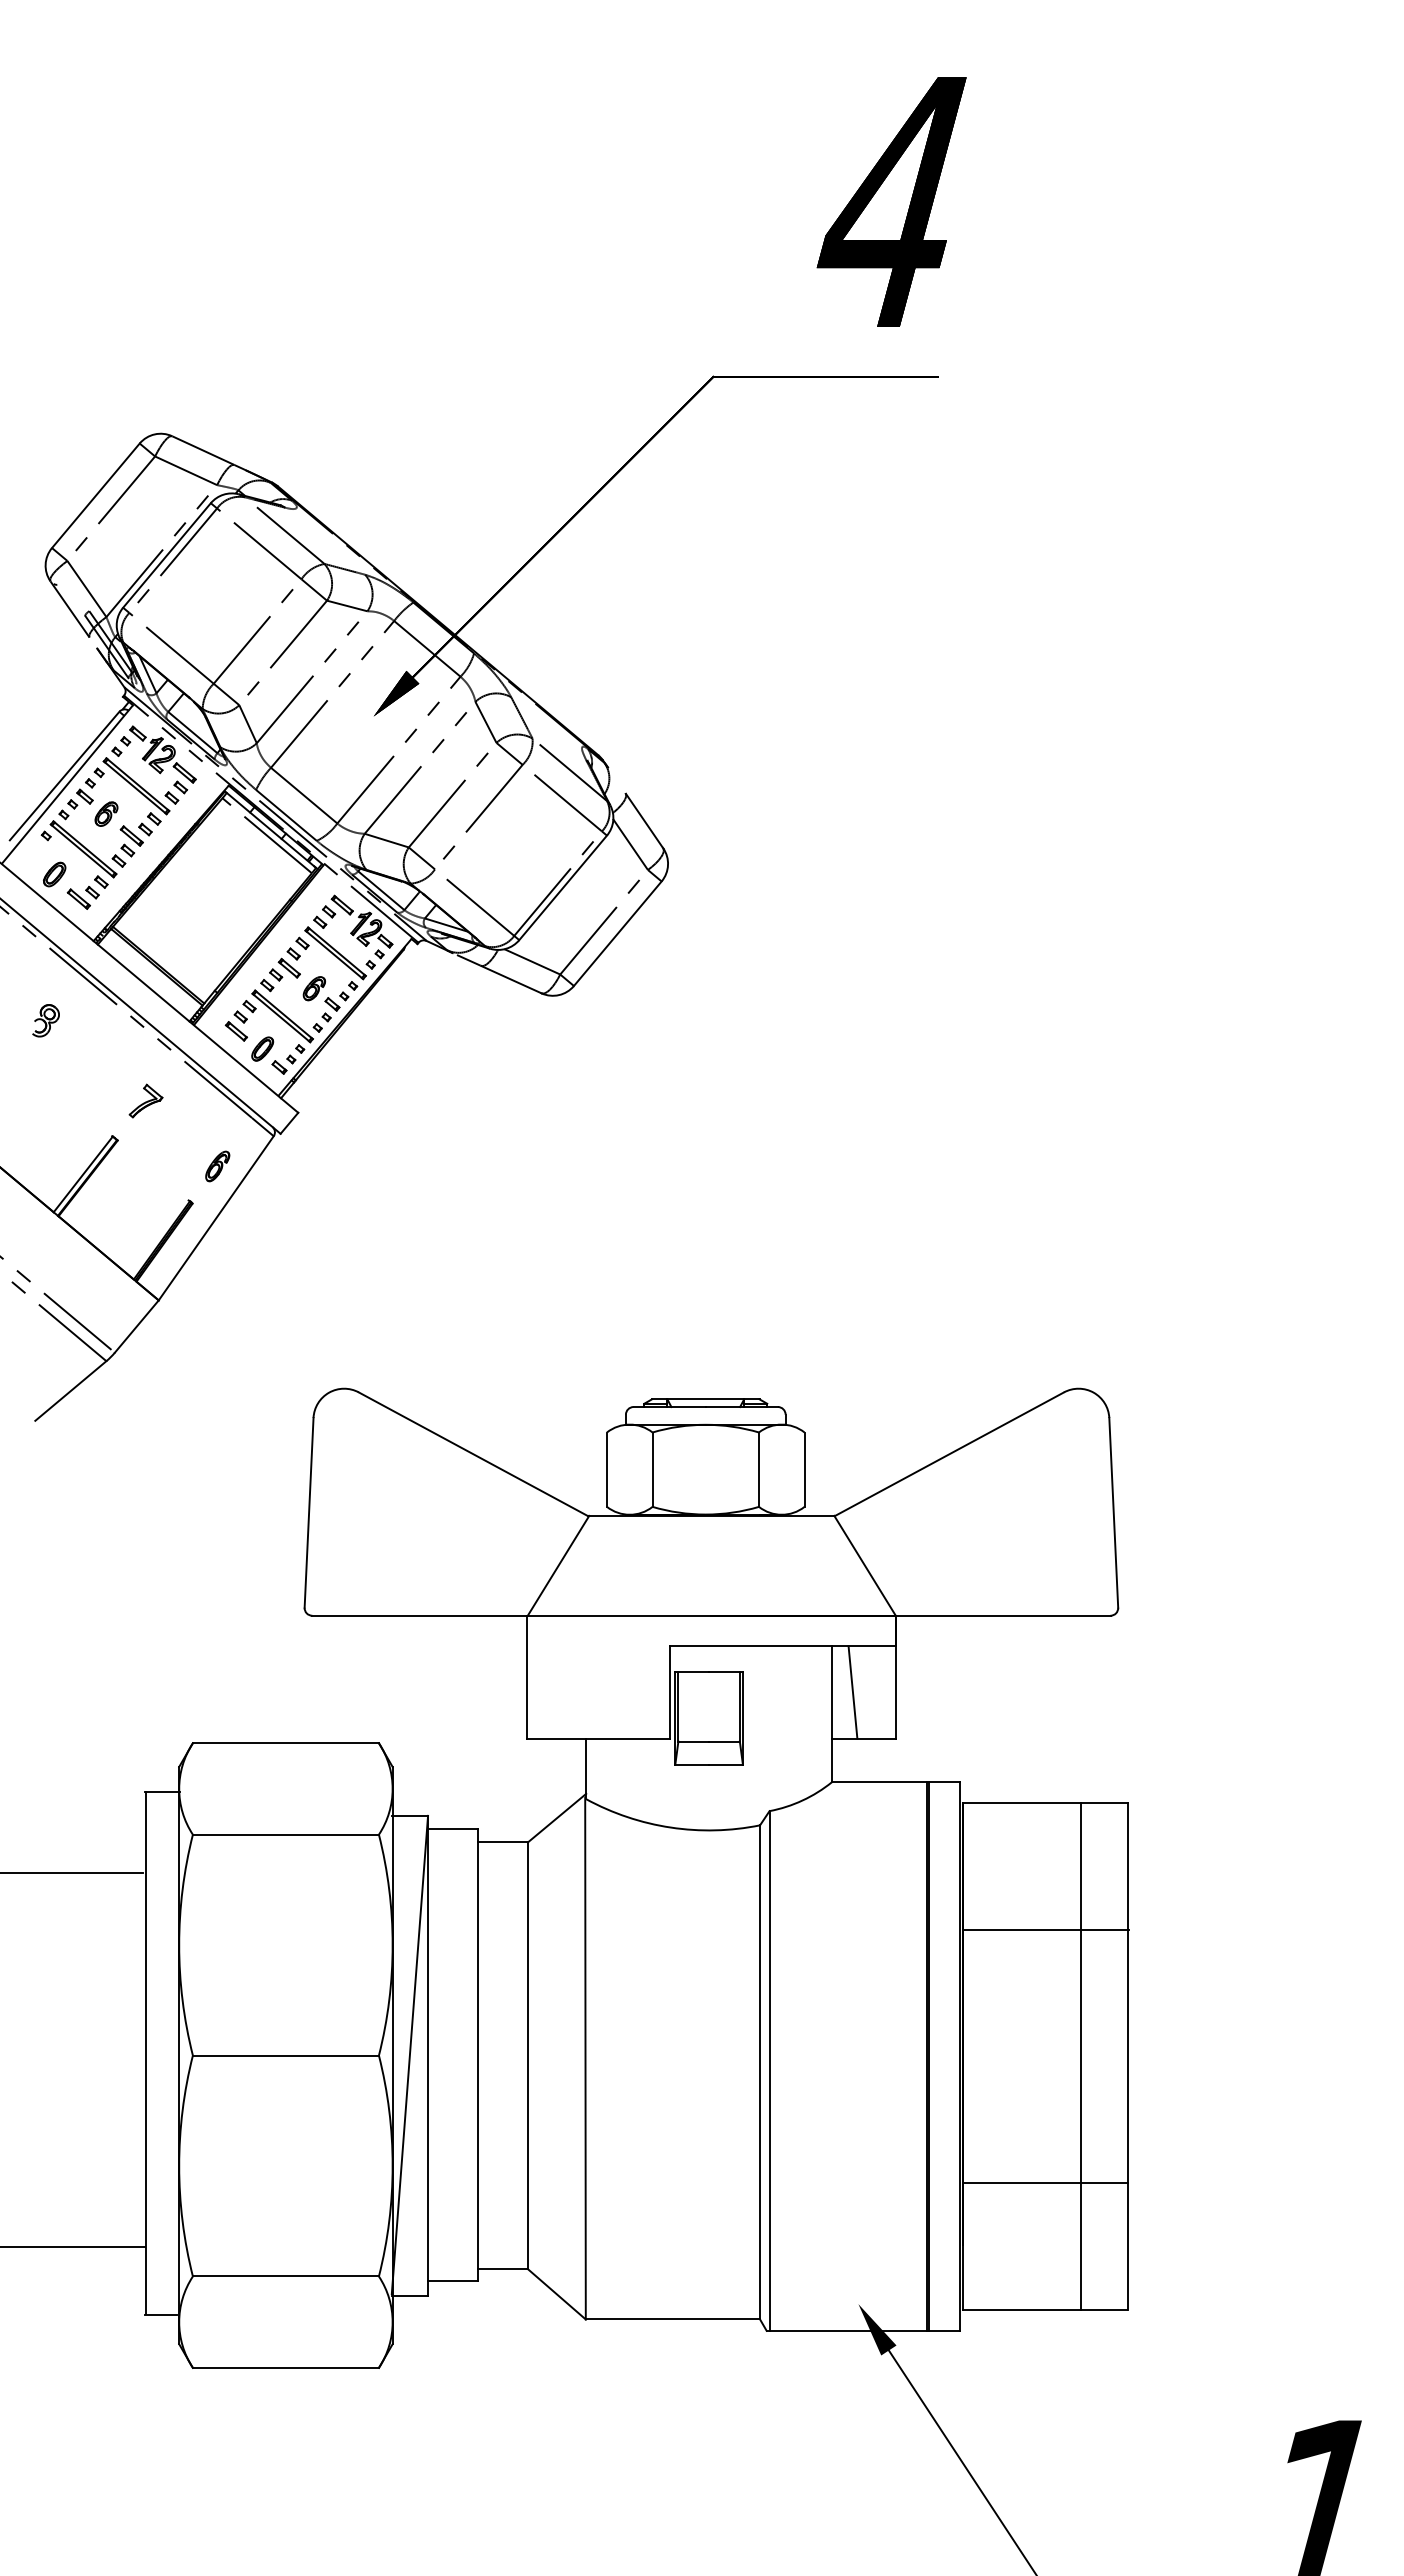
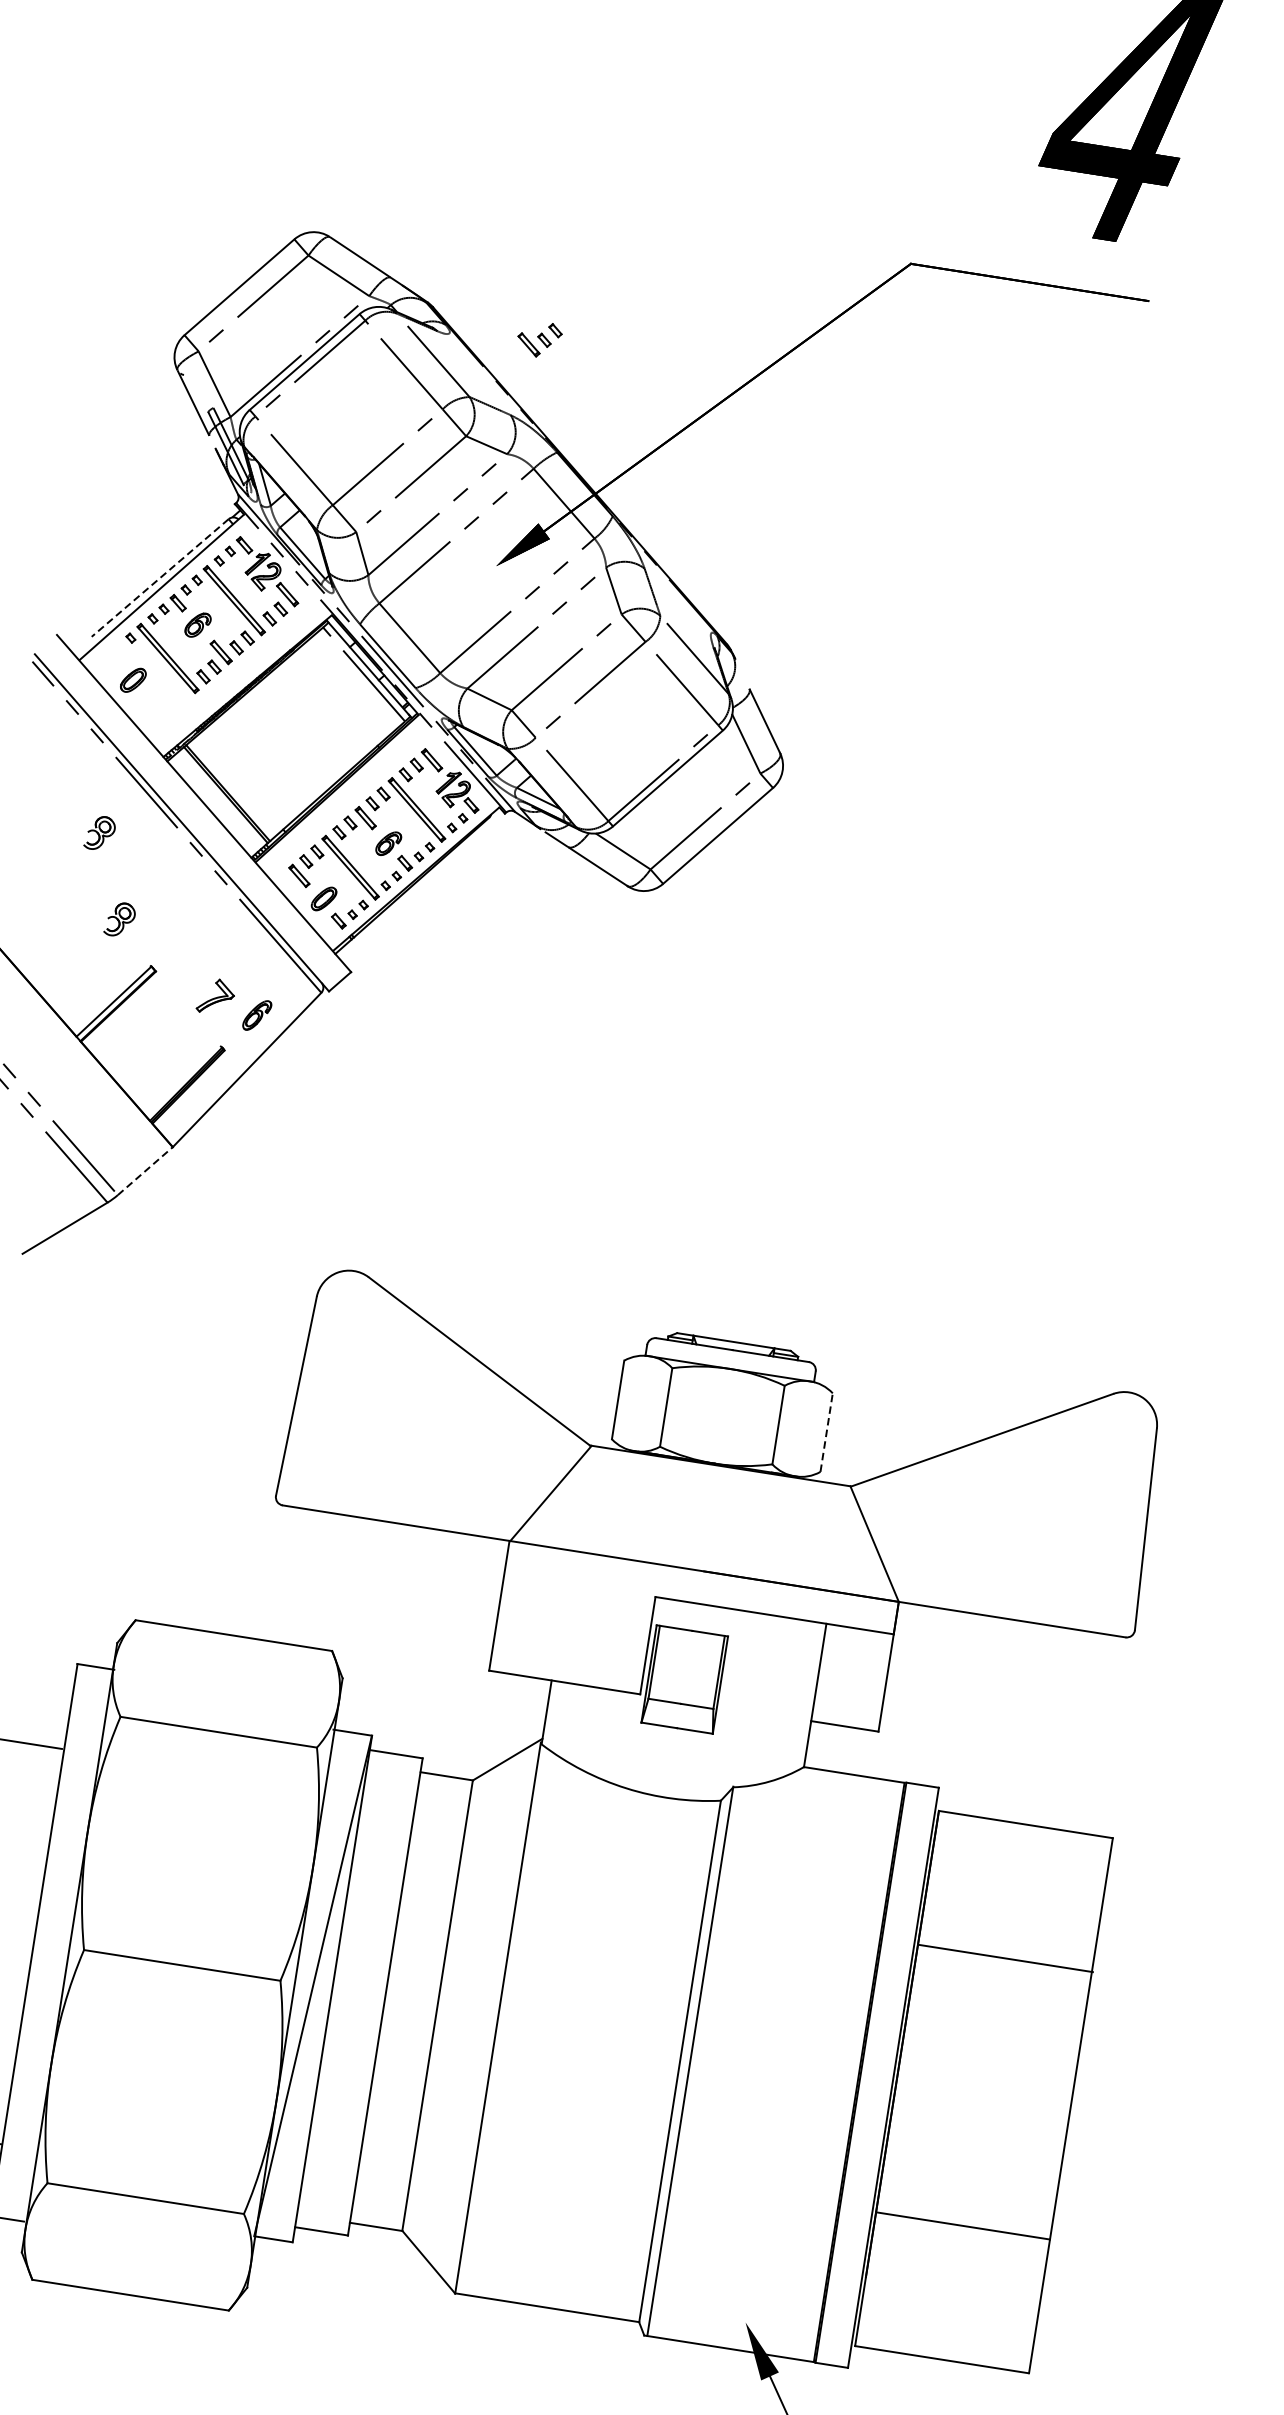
line: (64, 776) -> (159, 578), solid -> dashed
part: (87, 892) -> (539, 339), moved
part: (76, 1097) -> (119, 919), added
part: (145, 1100) -> (215, 996), moved
line: (137, 1326) -> (146, 1171), solid -> dashed
line: (804, 1469) -> (826, 1432), solid -> dashed
line: (852, 1692) -> (840, 1675), removed
line: (1080, 2055) -> (1021, 2096), removed

